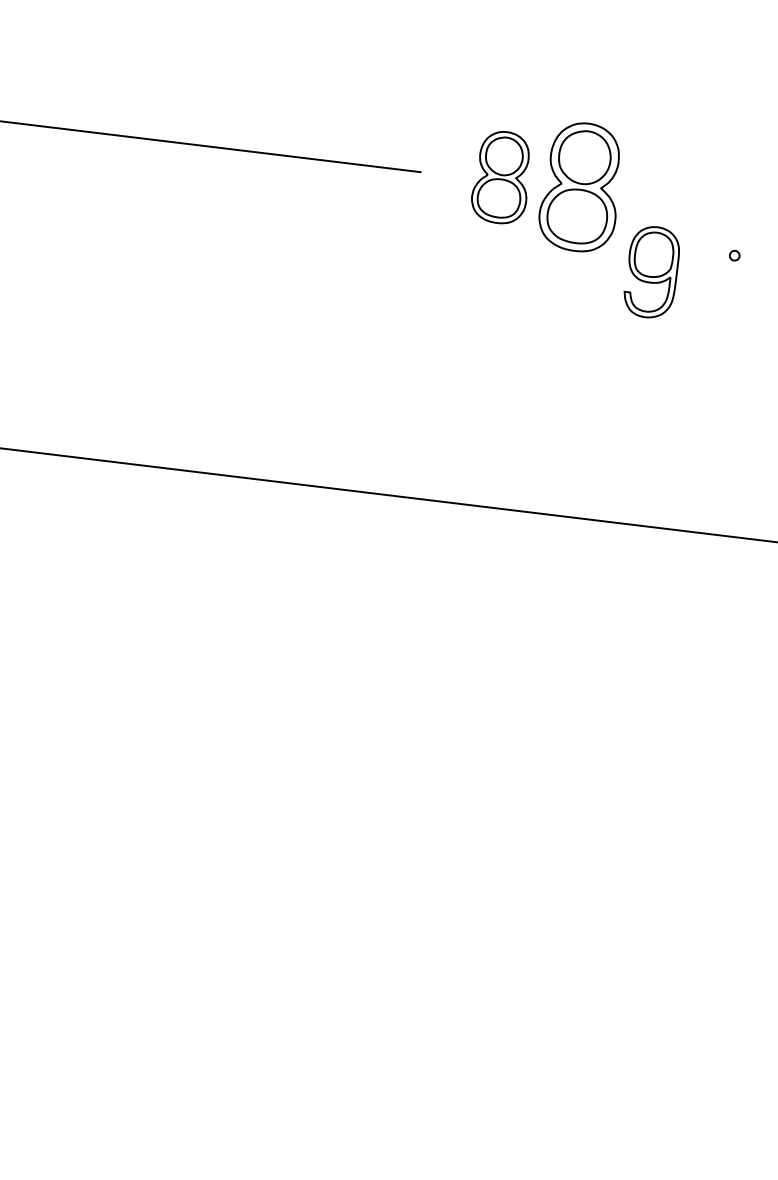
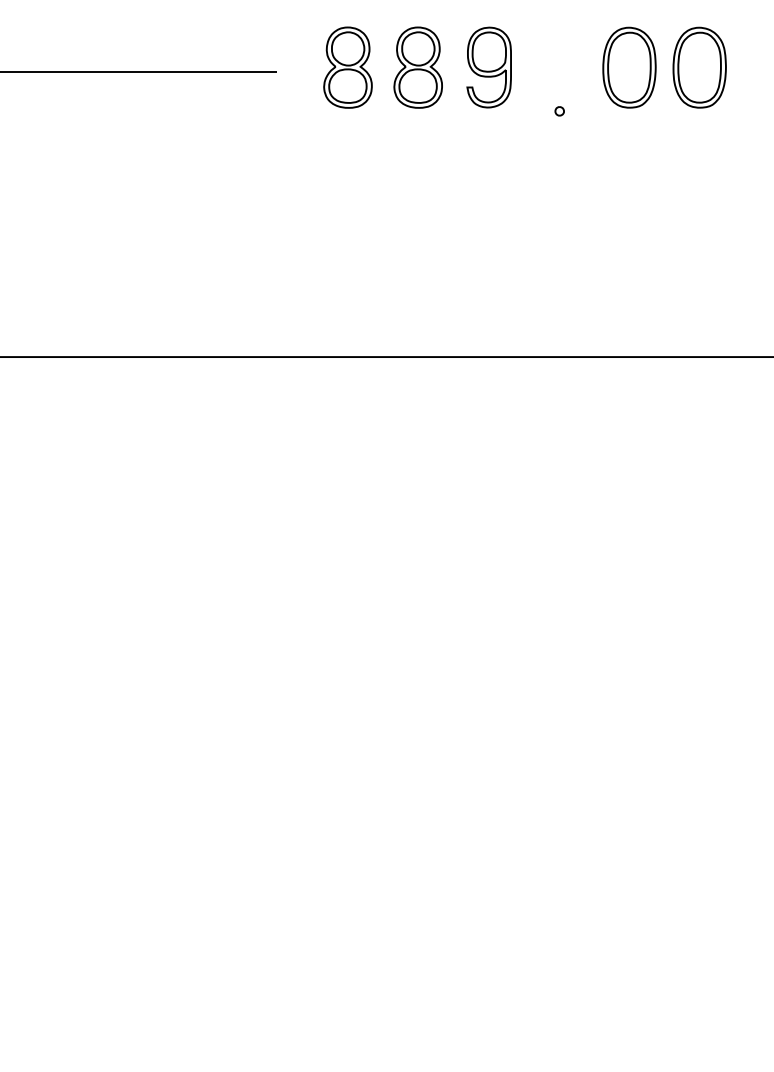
part: (580, 186) -> (417, 67), size x0.71
part: (651, 272) -> (488, 67), moved

